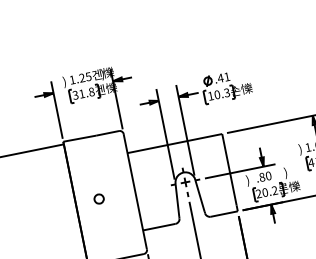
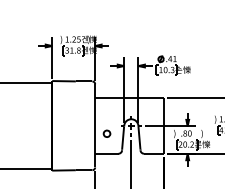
part: (98, 198) -> (106, 133), moved

